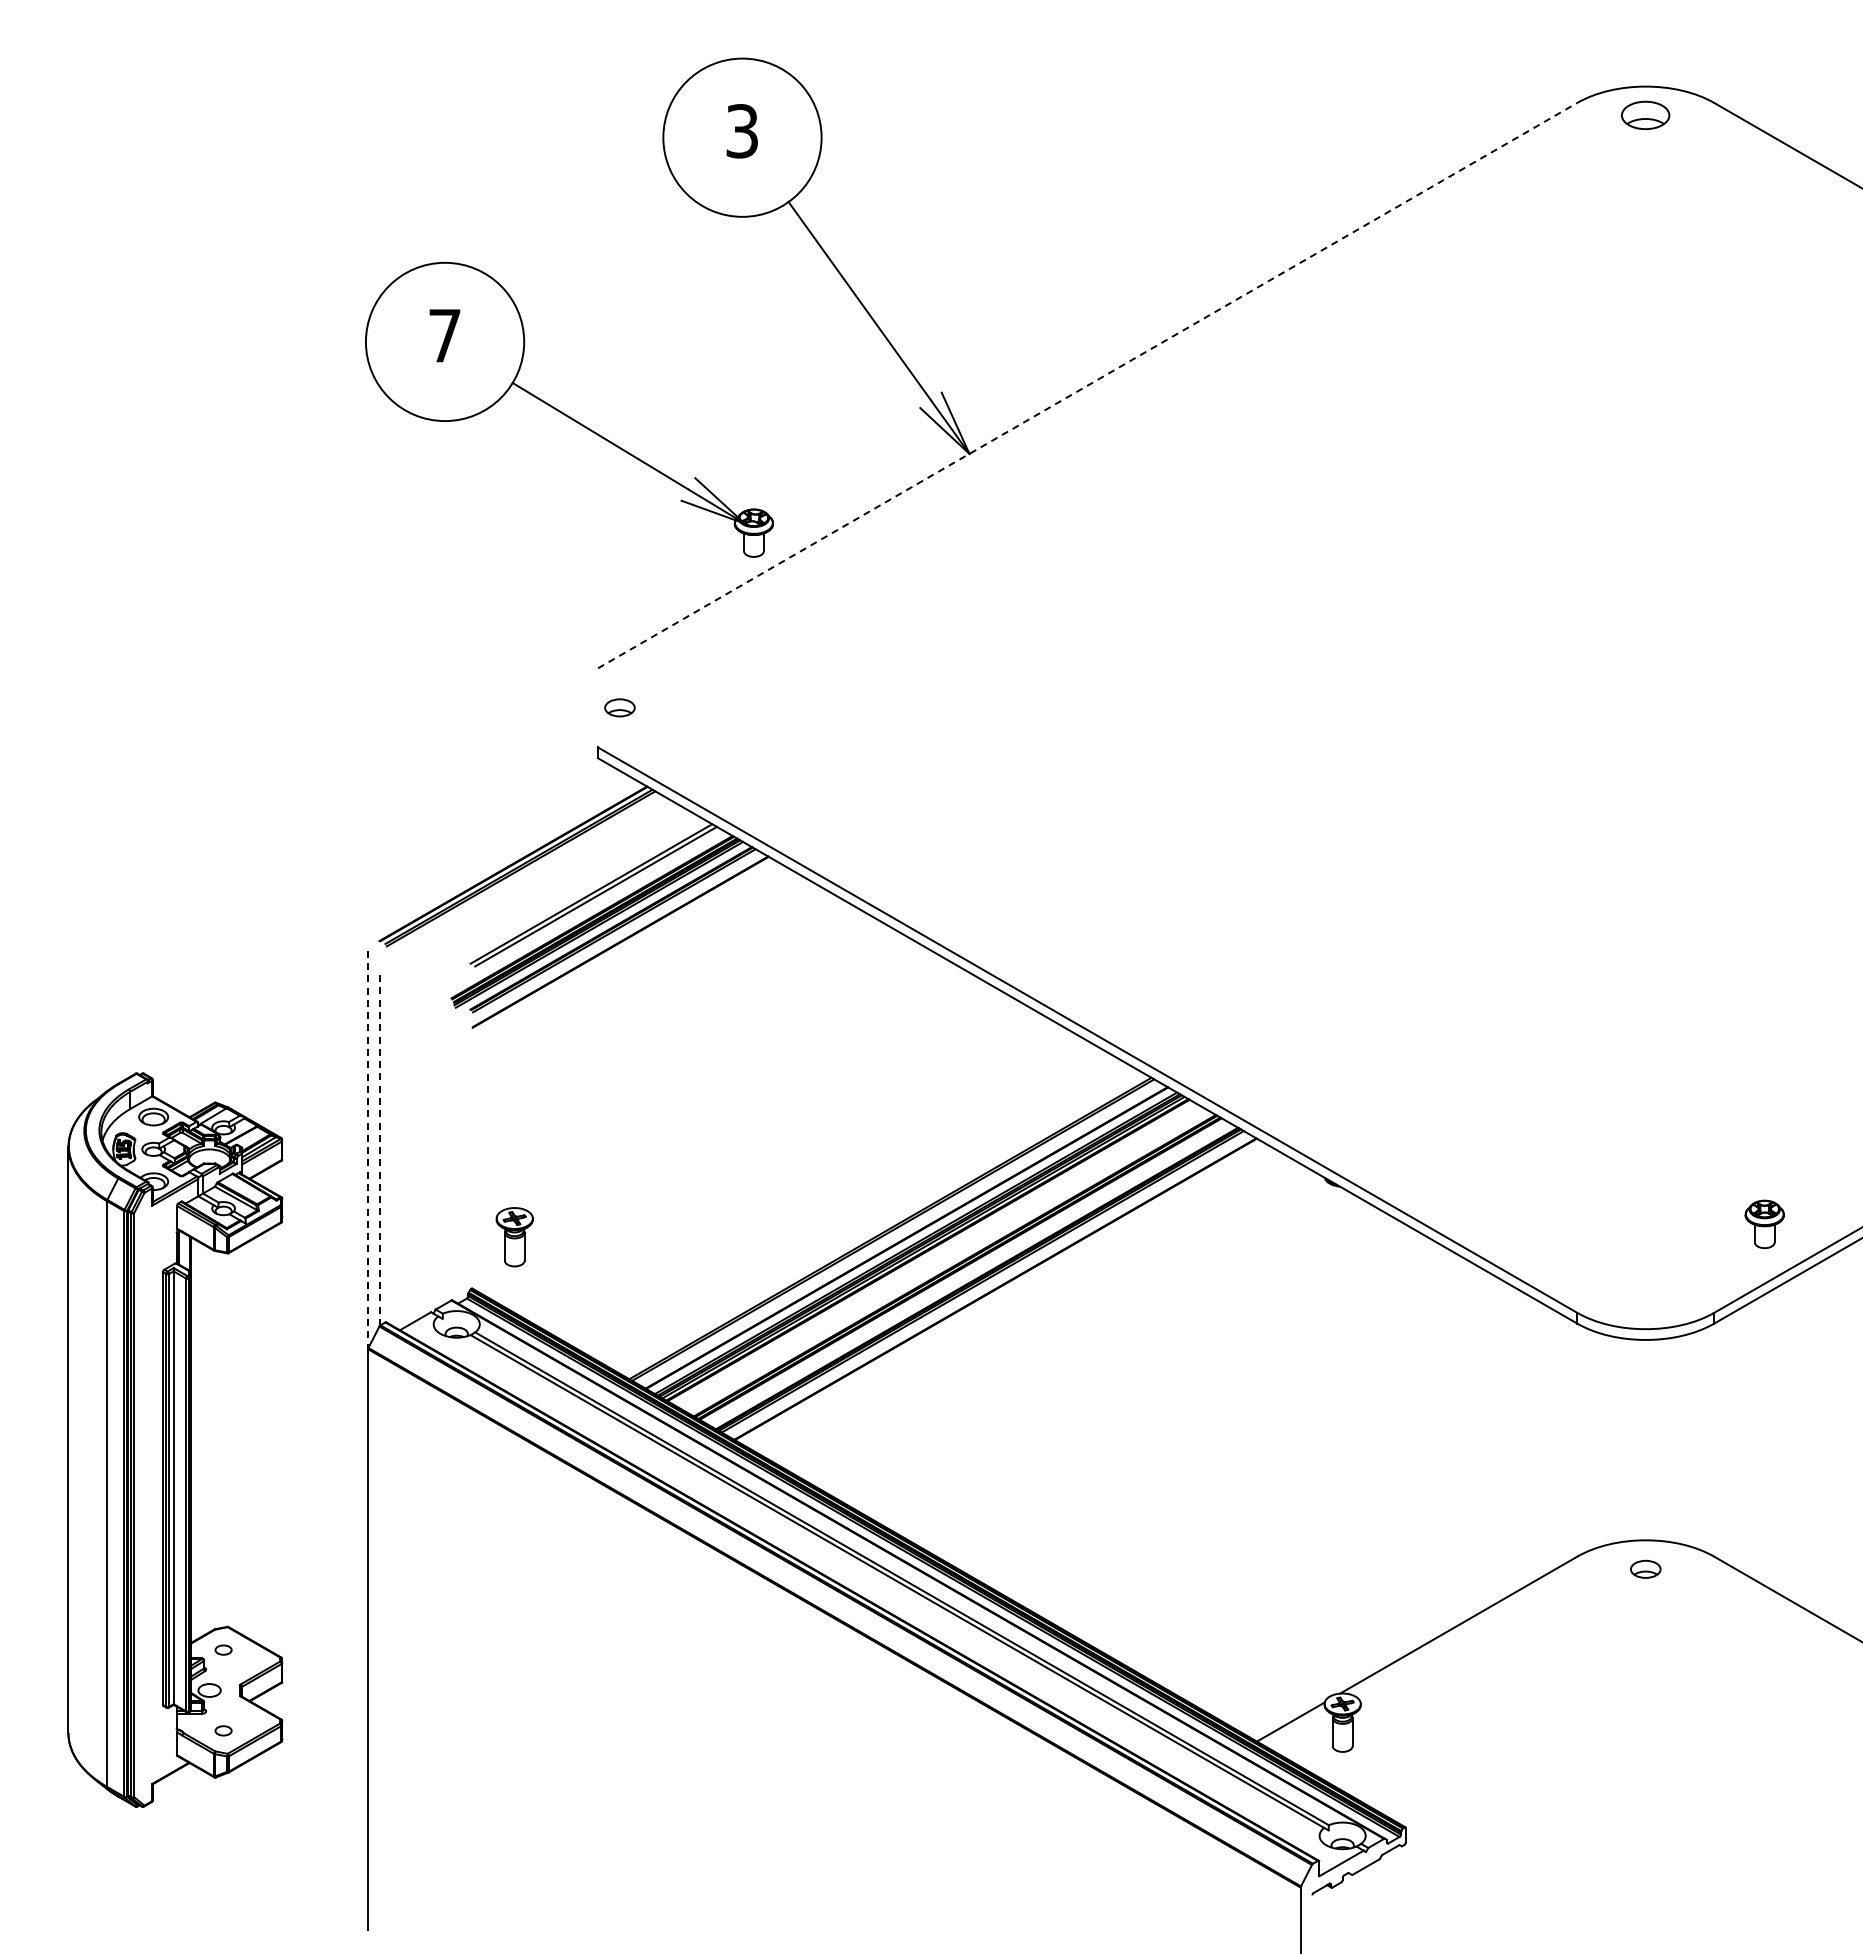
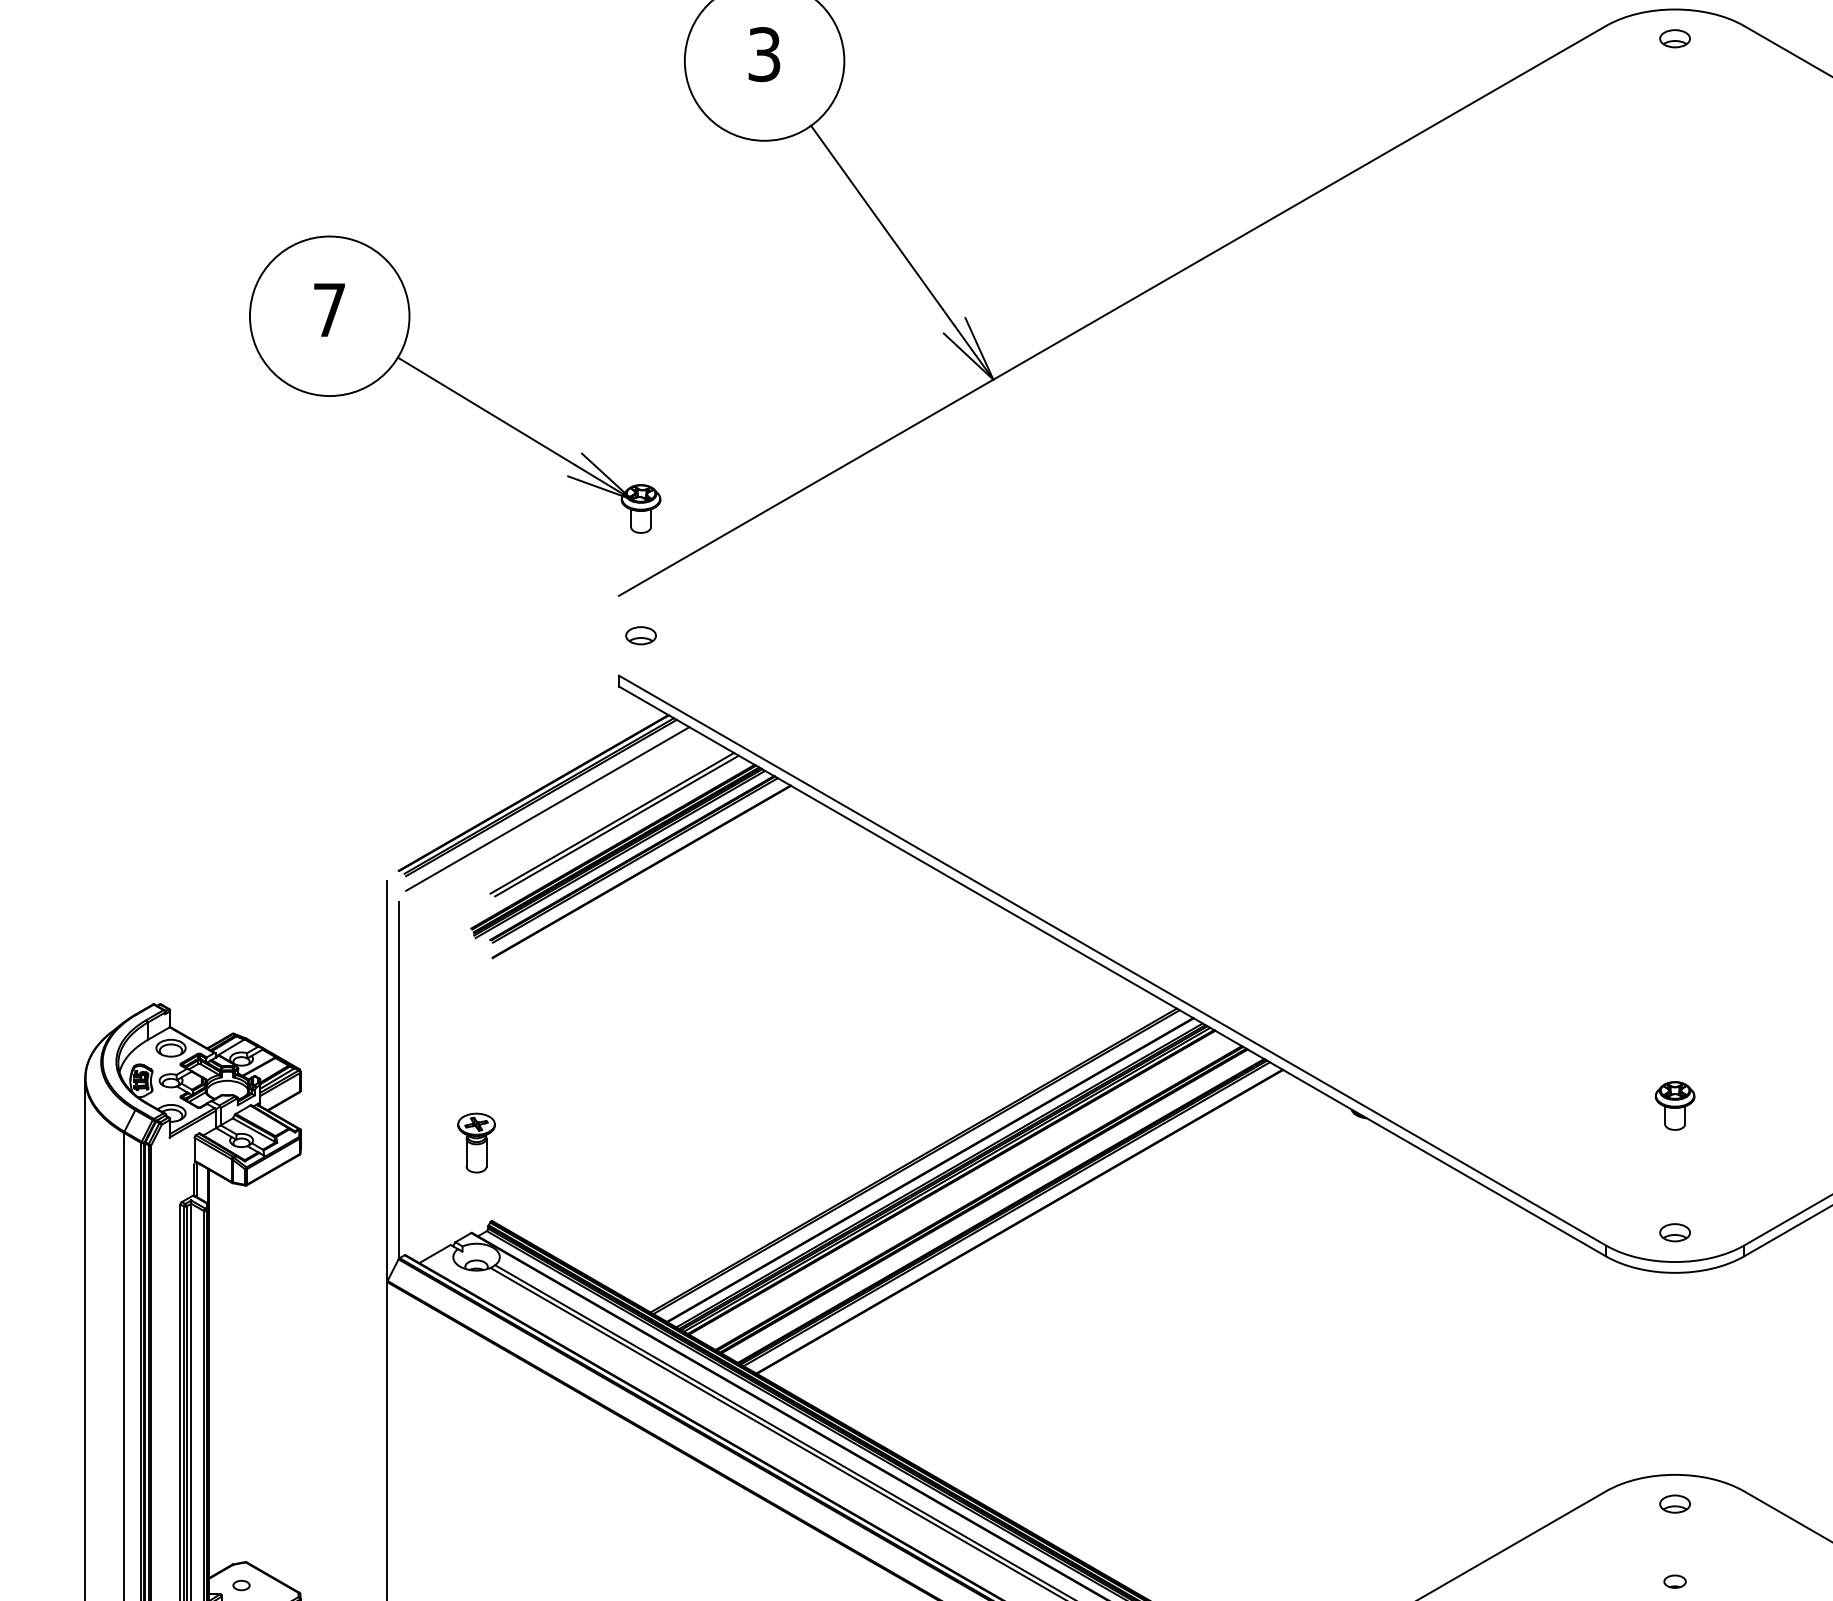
part: (1645, 115) -> (1674, 38), size x0.62
line: (1088, 385) -> (1113, 310), dashed -> solid
part: (569, 409) -> (455, 384), moved
line: (526, 879) -> (546, 808), added
line: (379, 1148) -> (398, 1079), dashed -> solid
line: (368, 1150) -> (387, 1081), dashed -> solid
part: (1764, 1223) -> (1674, 1105), moved
part: (514, 1237) -> (476, 1143), moved
part: (1645, 1299) -> (1674, 1232), added
part: (1645, 1646) -> (1674, 1581), added

